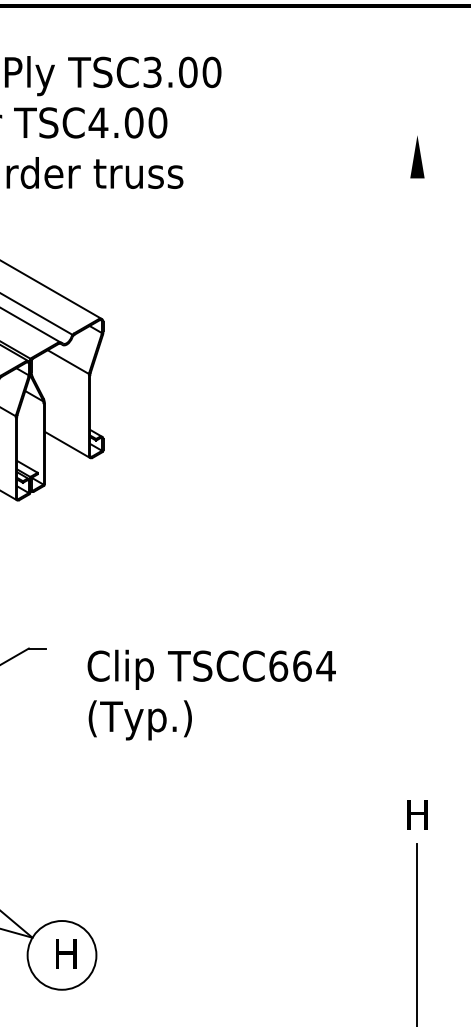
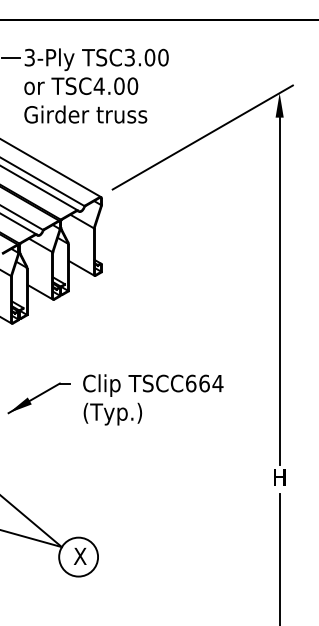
line: (281, 213) -> (202, 137), added
line: (417, 485) -> (279, 291), added
text: (212, 694) -> (153, 399), moved
text: (63, 952) -> (79, 555), H -> X

